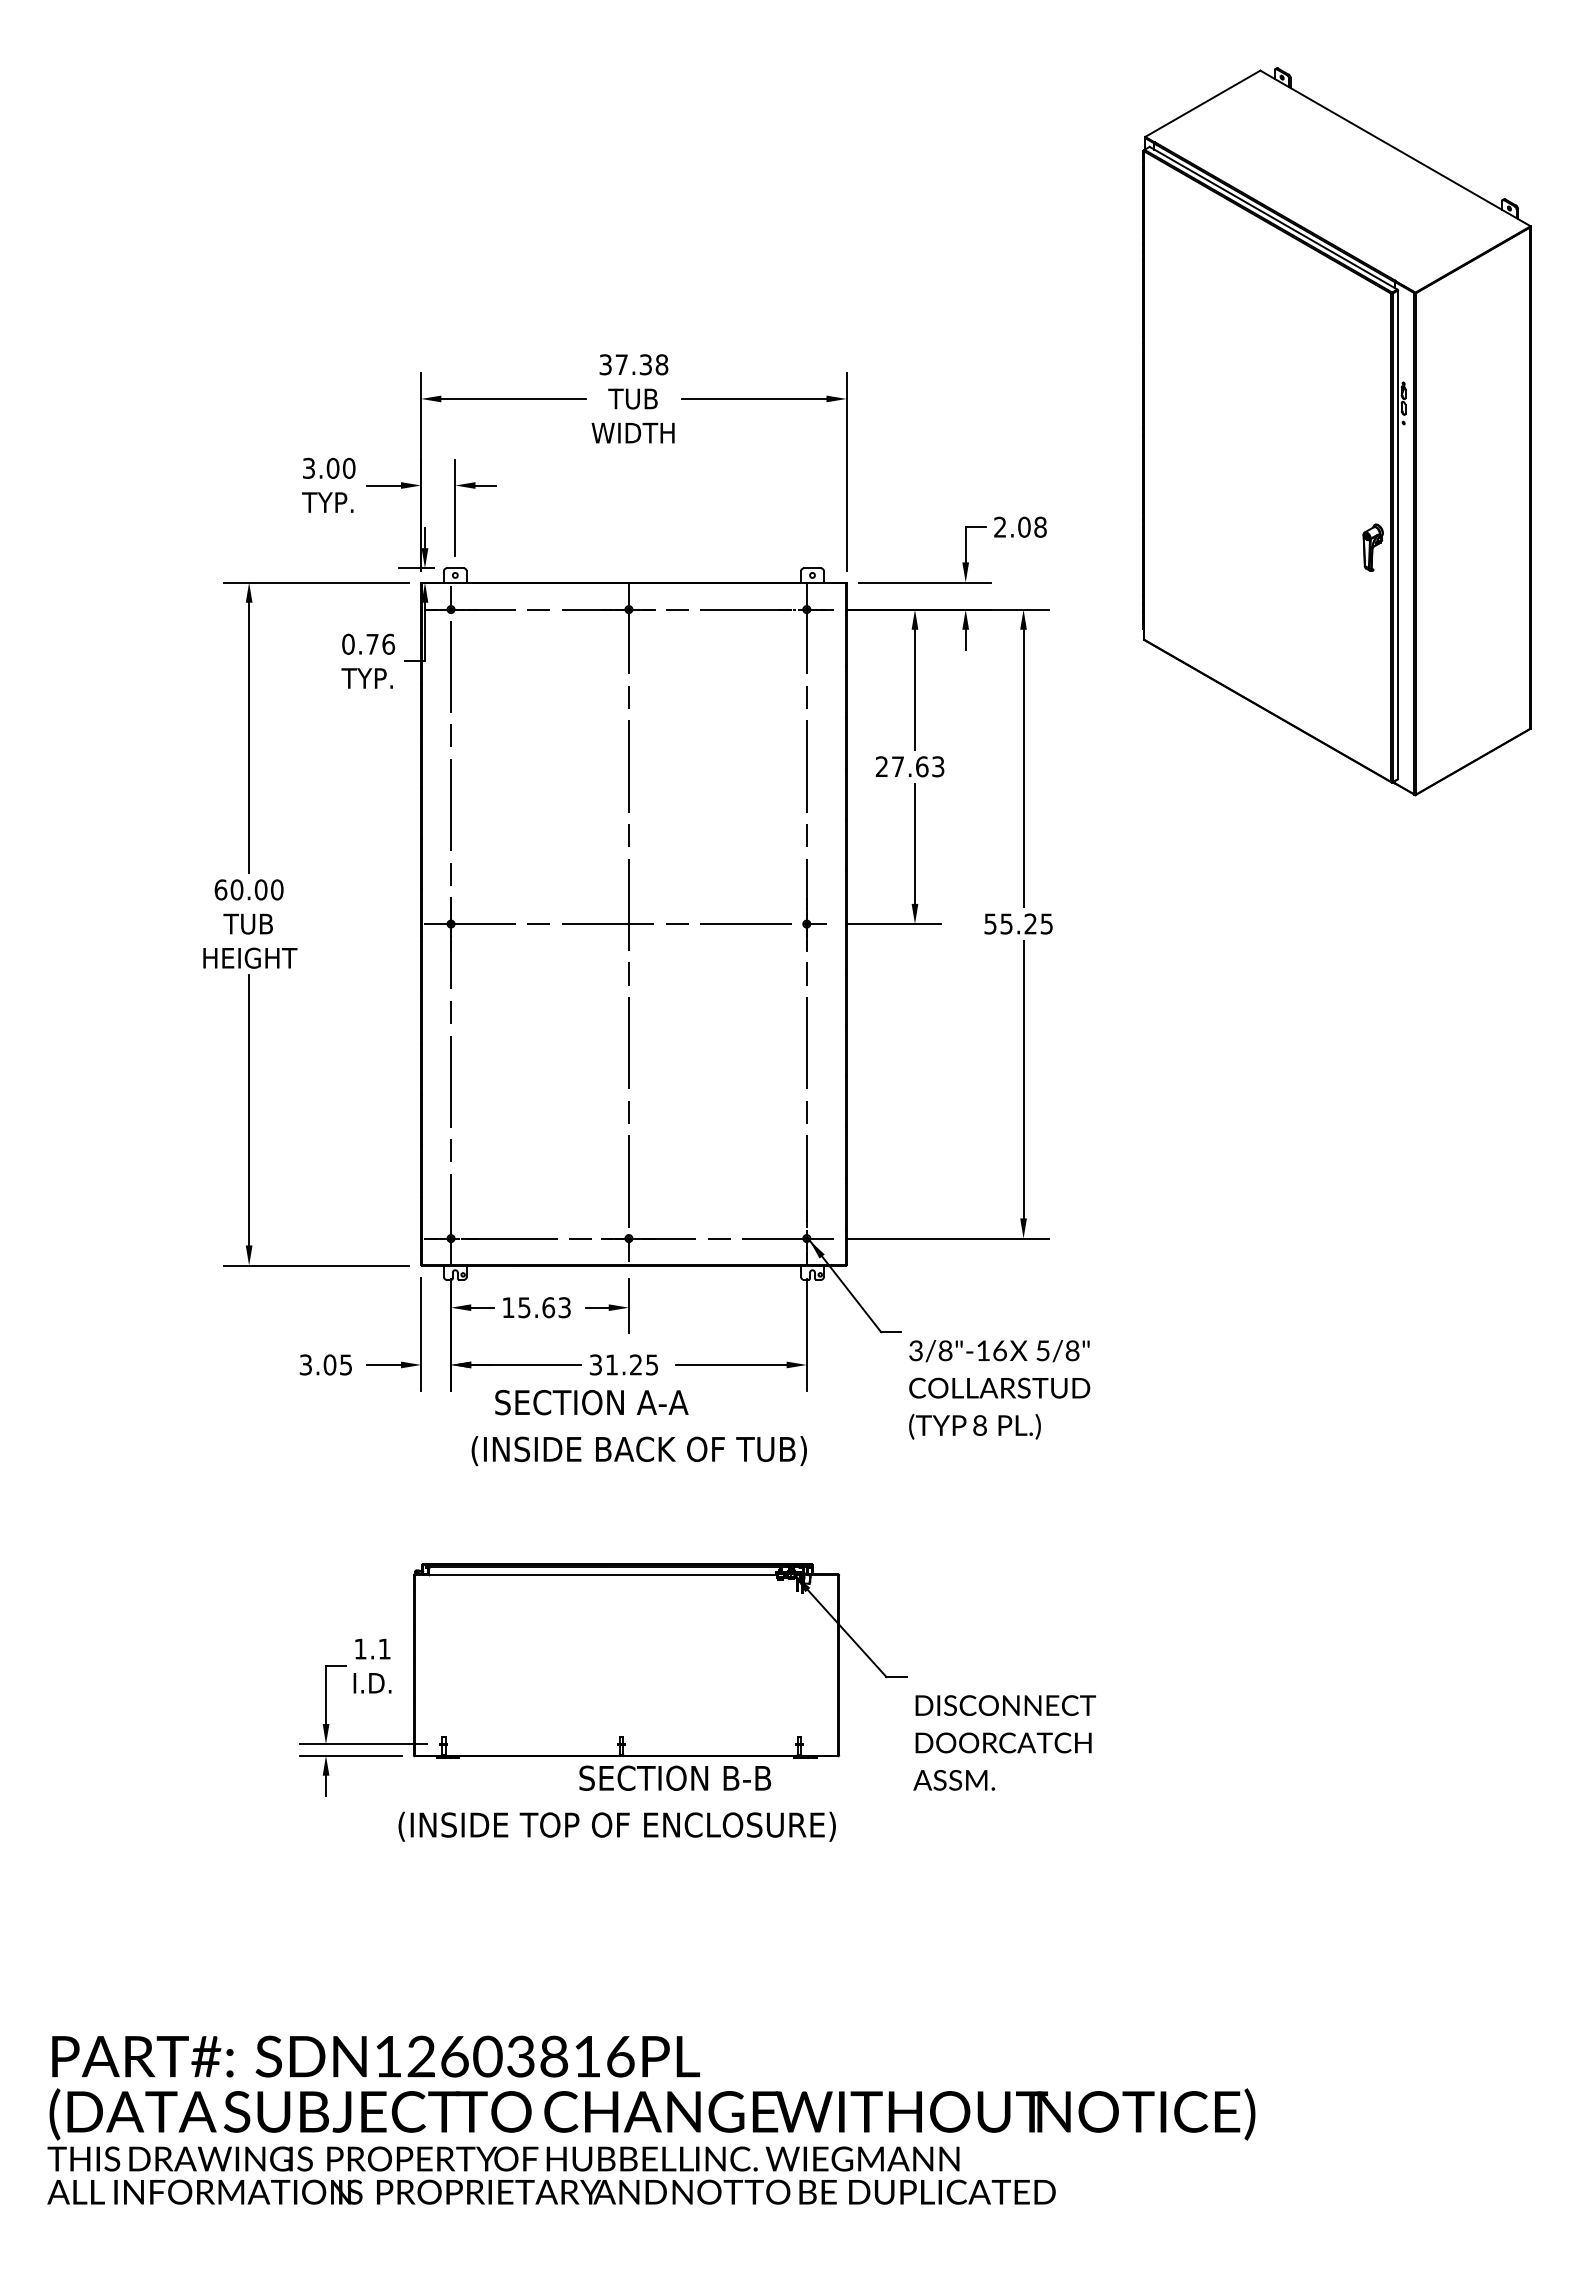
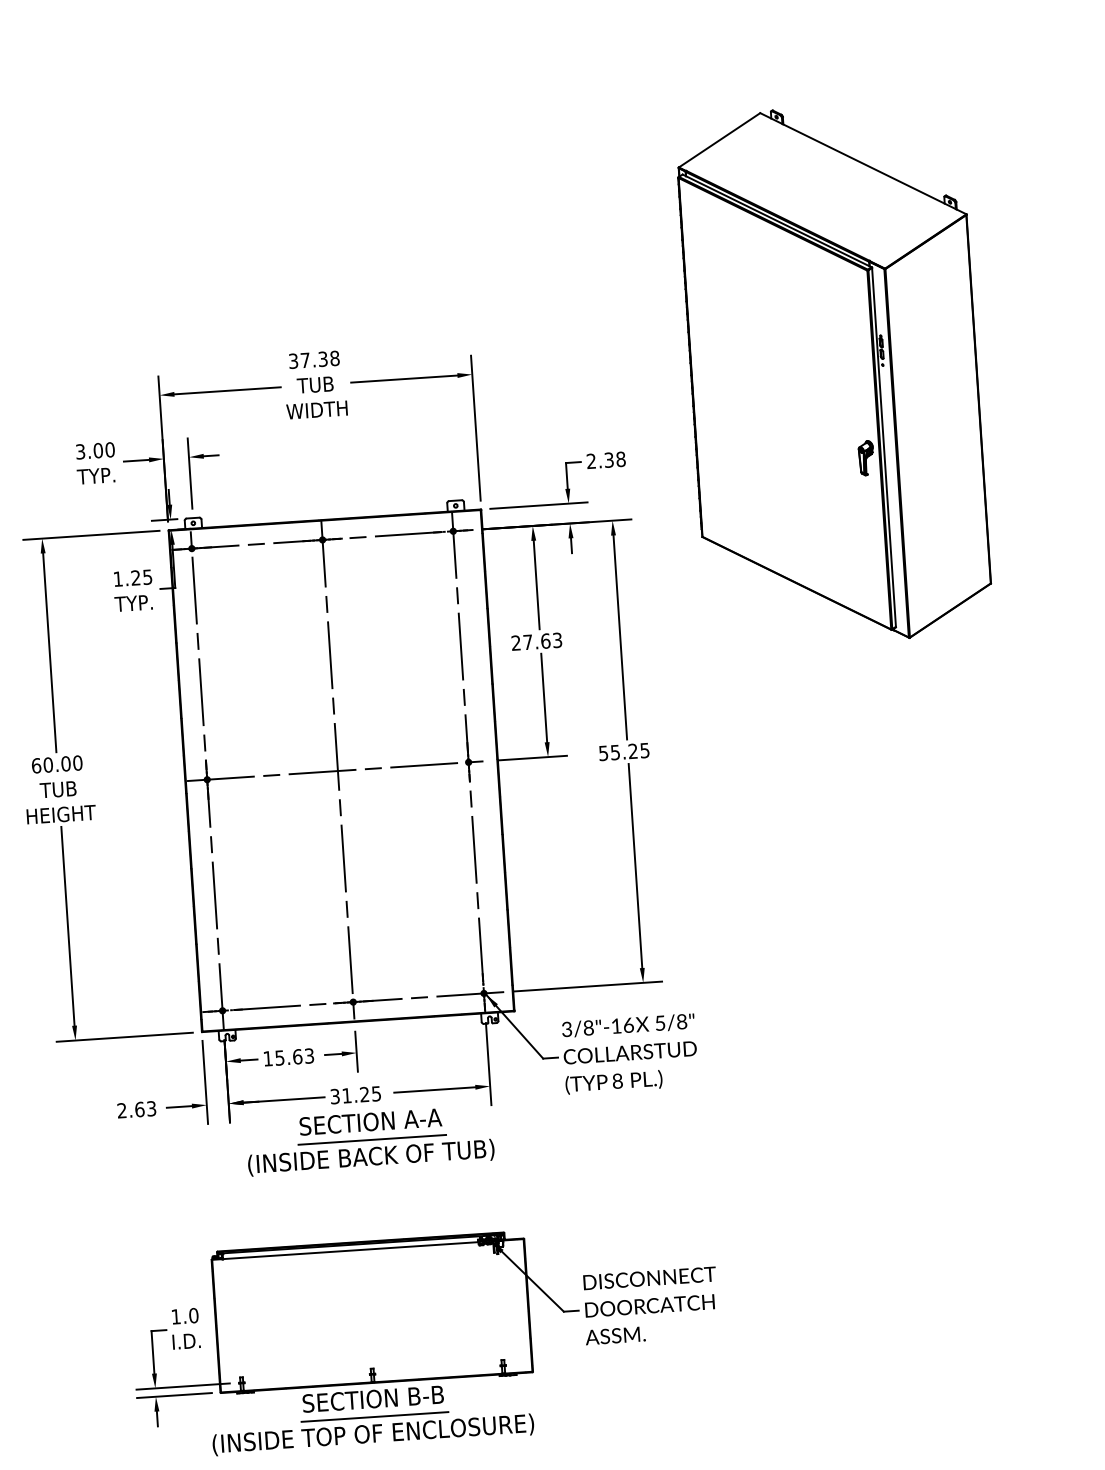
text: (1024, 526) -> (609, 459), 2.08 -> 2.38
text: (368, 643) -> (132, 577), 0.76 -> 1.25
text: (325, 1364) -> (136, 1109), 3.05 -> 2.63
text: (999, 1389) -> (630, 1053), moved
text: (591, 1402) -> (370, 1121), moved
line: (641, 1426) -> (371, 1139), added
text: (384, 1648) -> (193, 1315), 1.1 -> 1.0
text: (1004, 1742) -> (650, 1305), moved
text: (675, 1777) -> (373, 1398), moved
line: (620, 1802) -> (374, 1416), added

